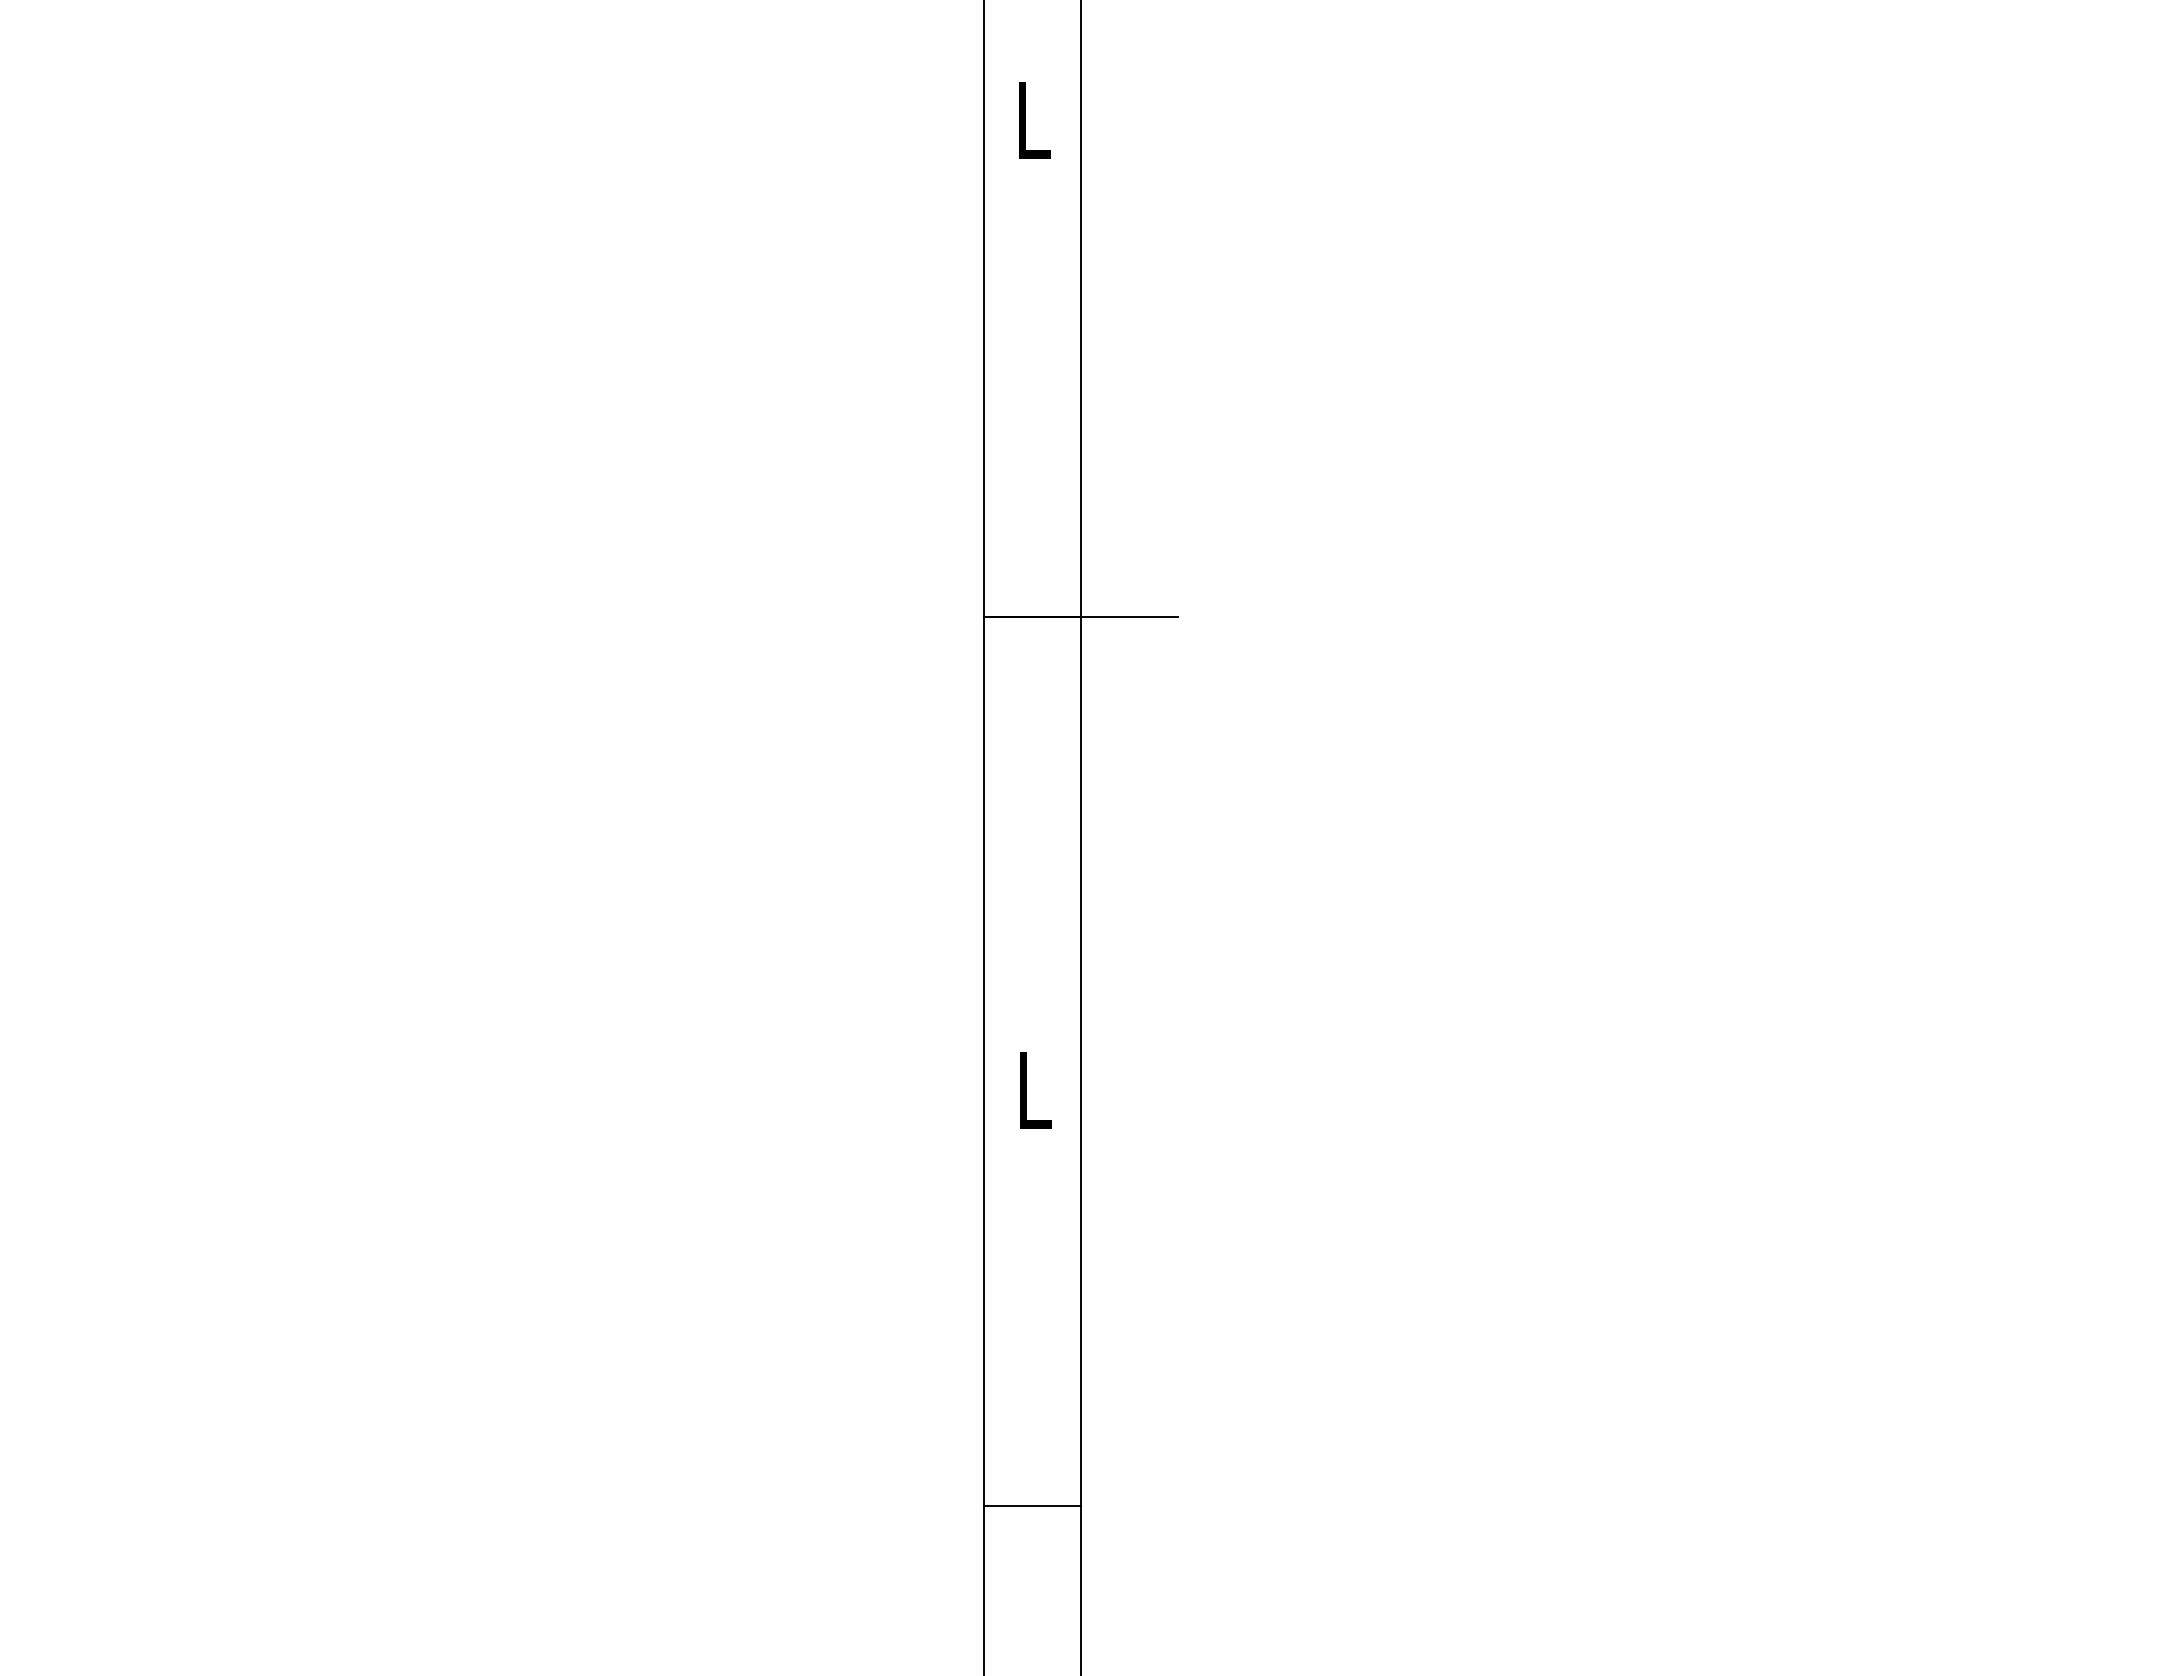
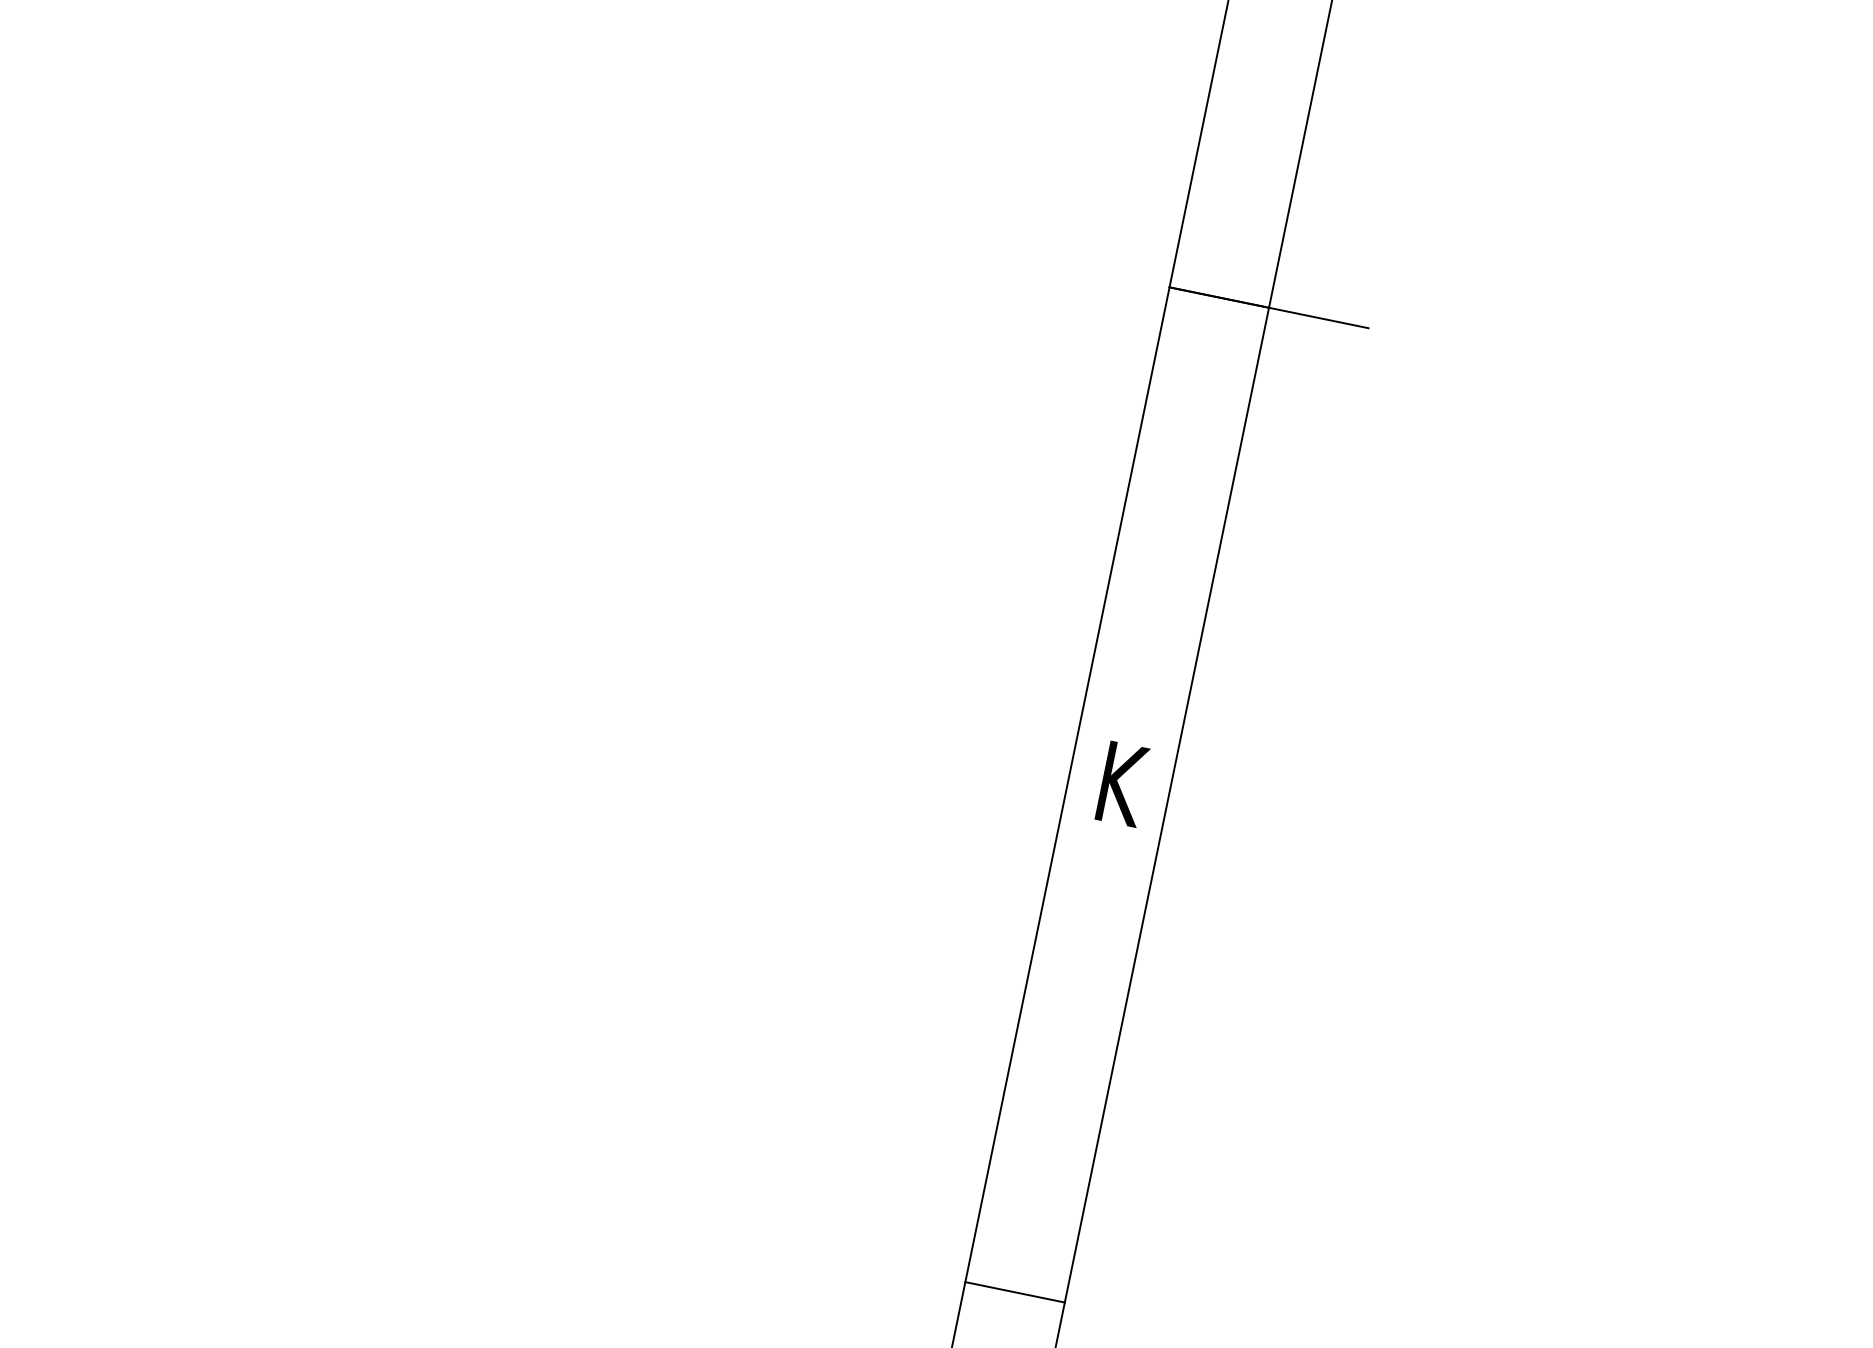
text: (1036, 1089) -> (1123, 783), L -> K
line: (1032, 1505) -> (1015, 1291), moved

